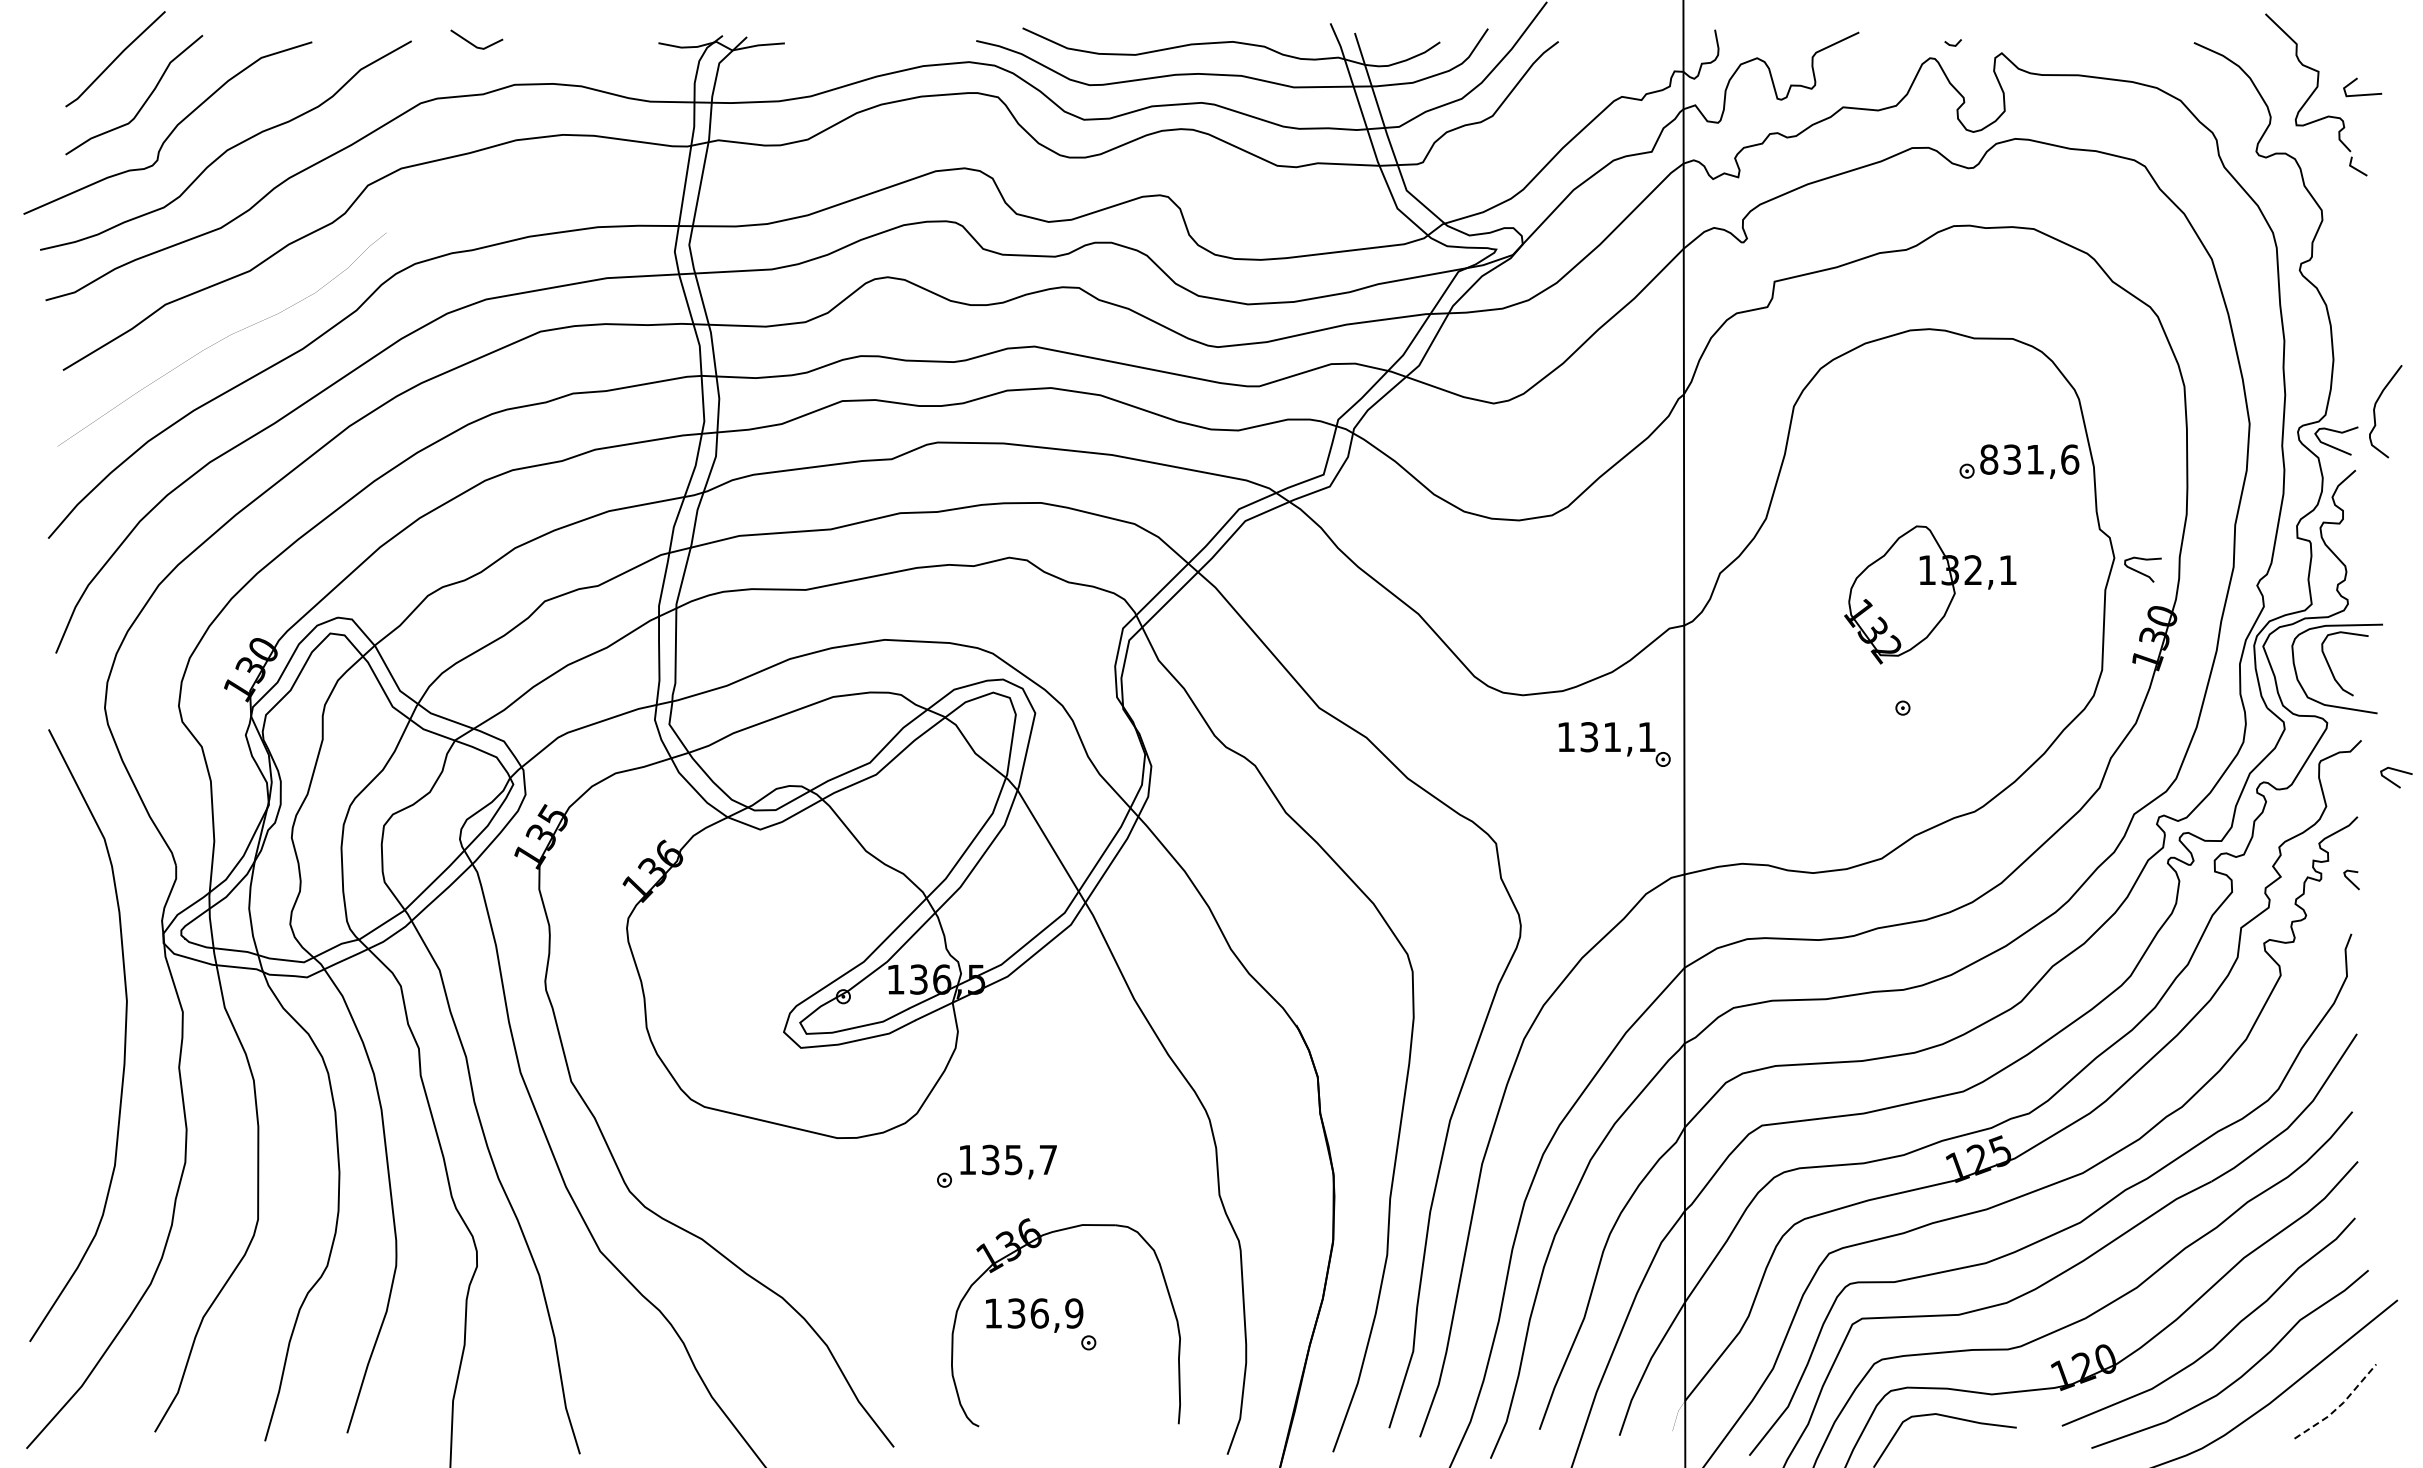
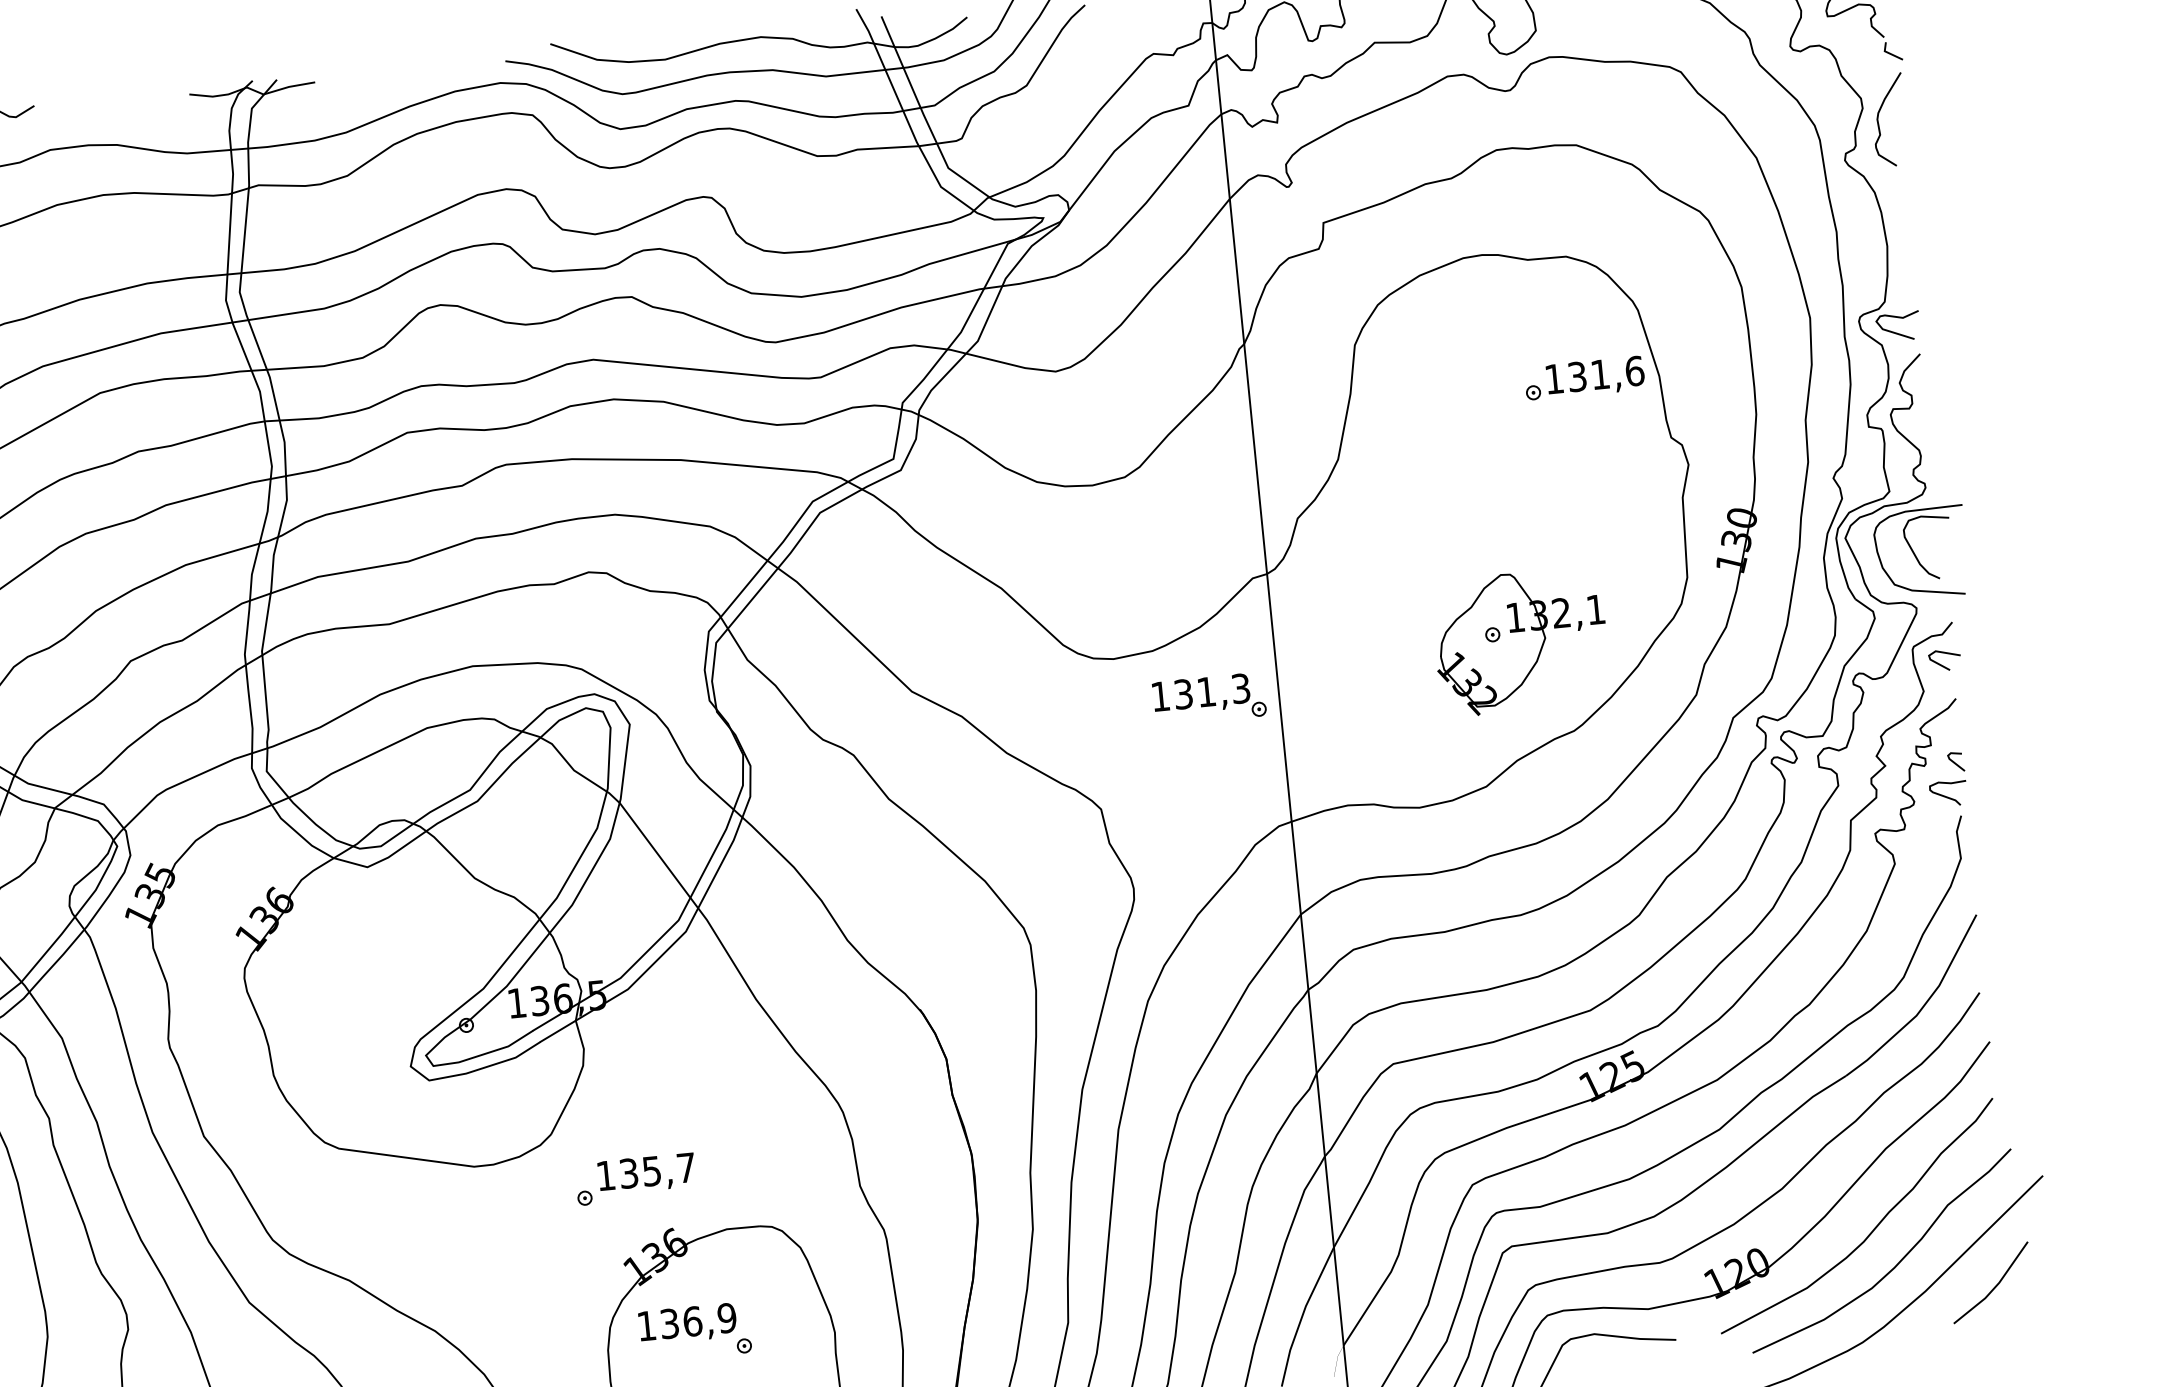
curve: (2375, 412) -> (1879, 122), moved
text: (1989, 459) -> (1554, 378), 831,6 -> 131,6
curve: (2140, 571) -> (1946, 795), moved
part: (1930, 594) -> (1521, 641), moved
text: (1646, 737) -> (1240, 689), 131,1 -> 131,3
line: (2394, 782) -> (1943, 665), moved
line: (2340, 1405) -> (1996, 1286), dashed -> solid

